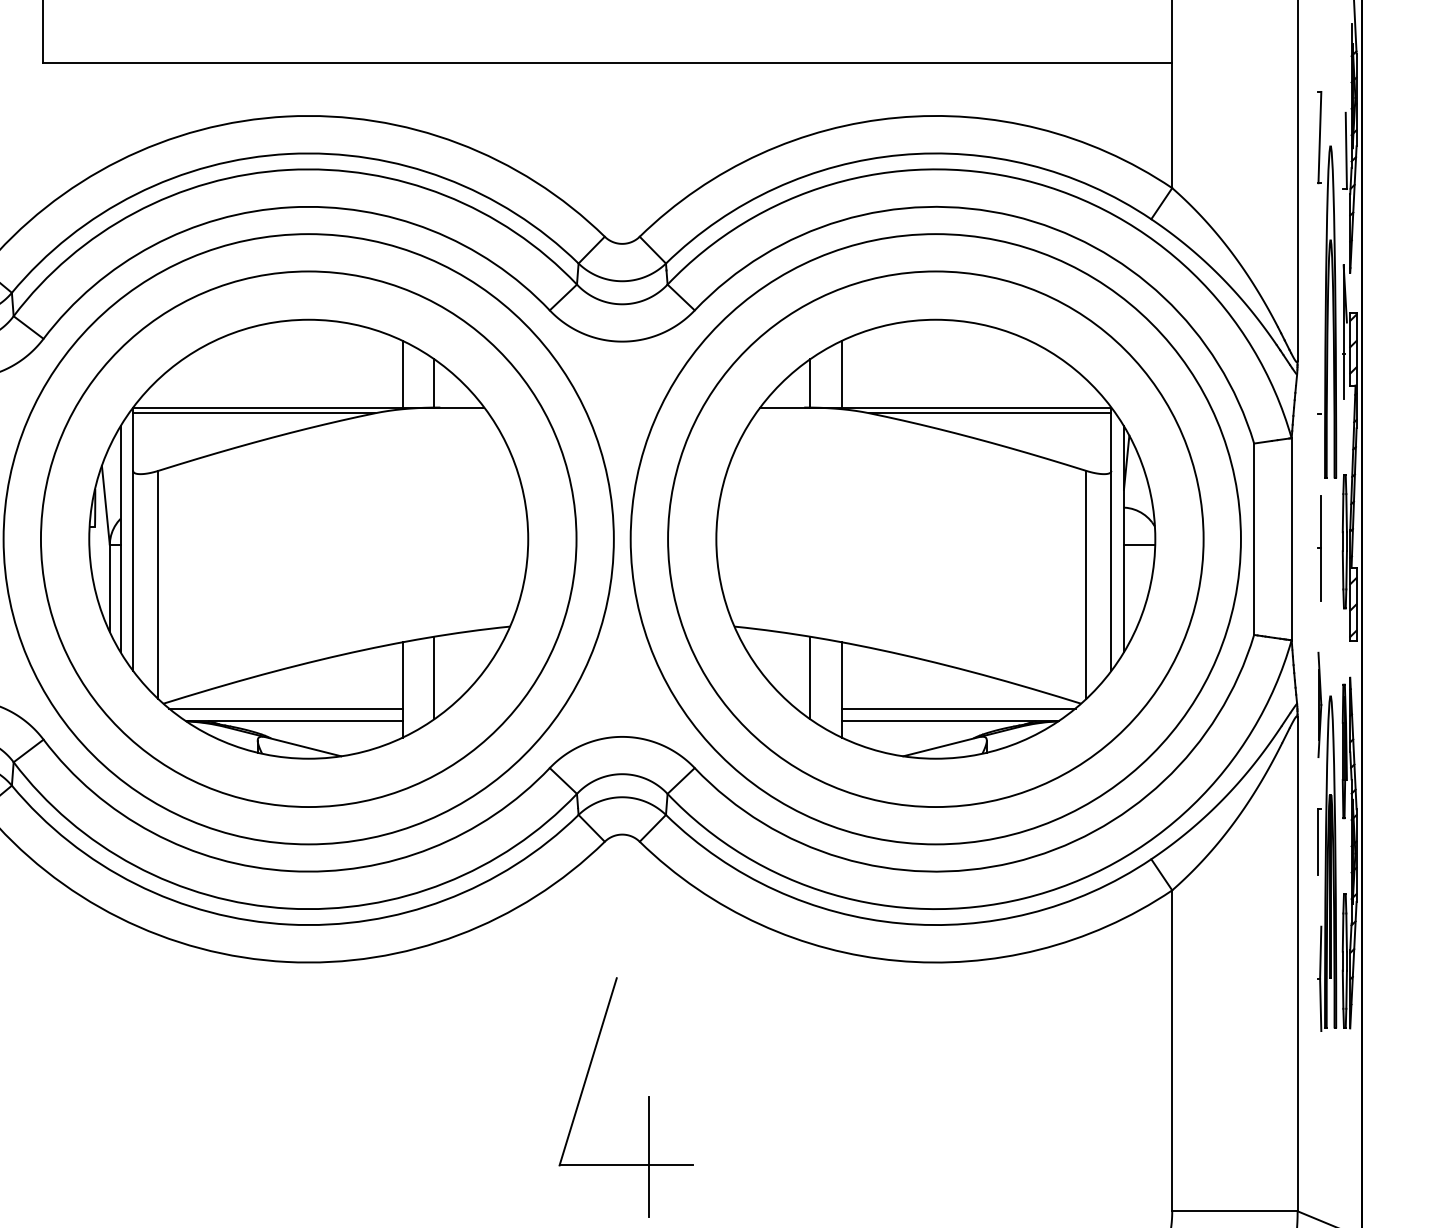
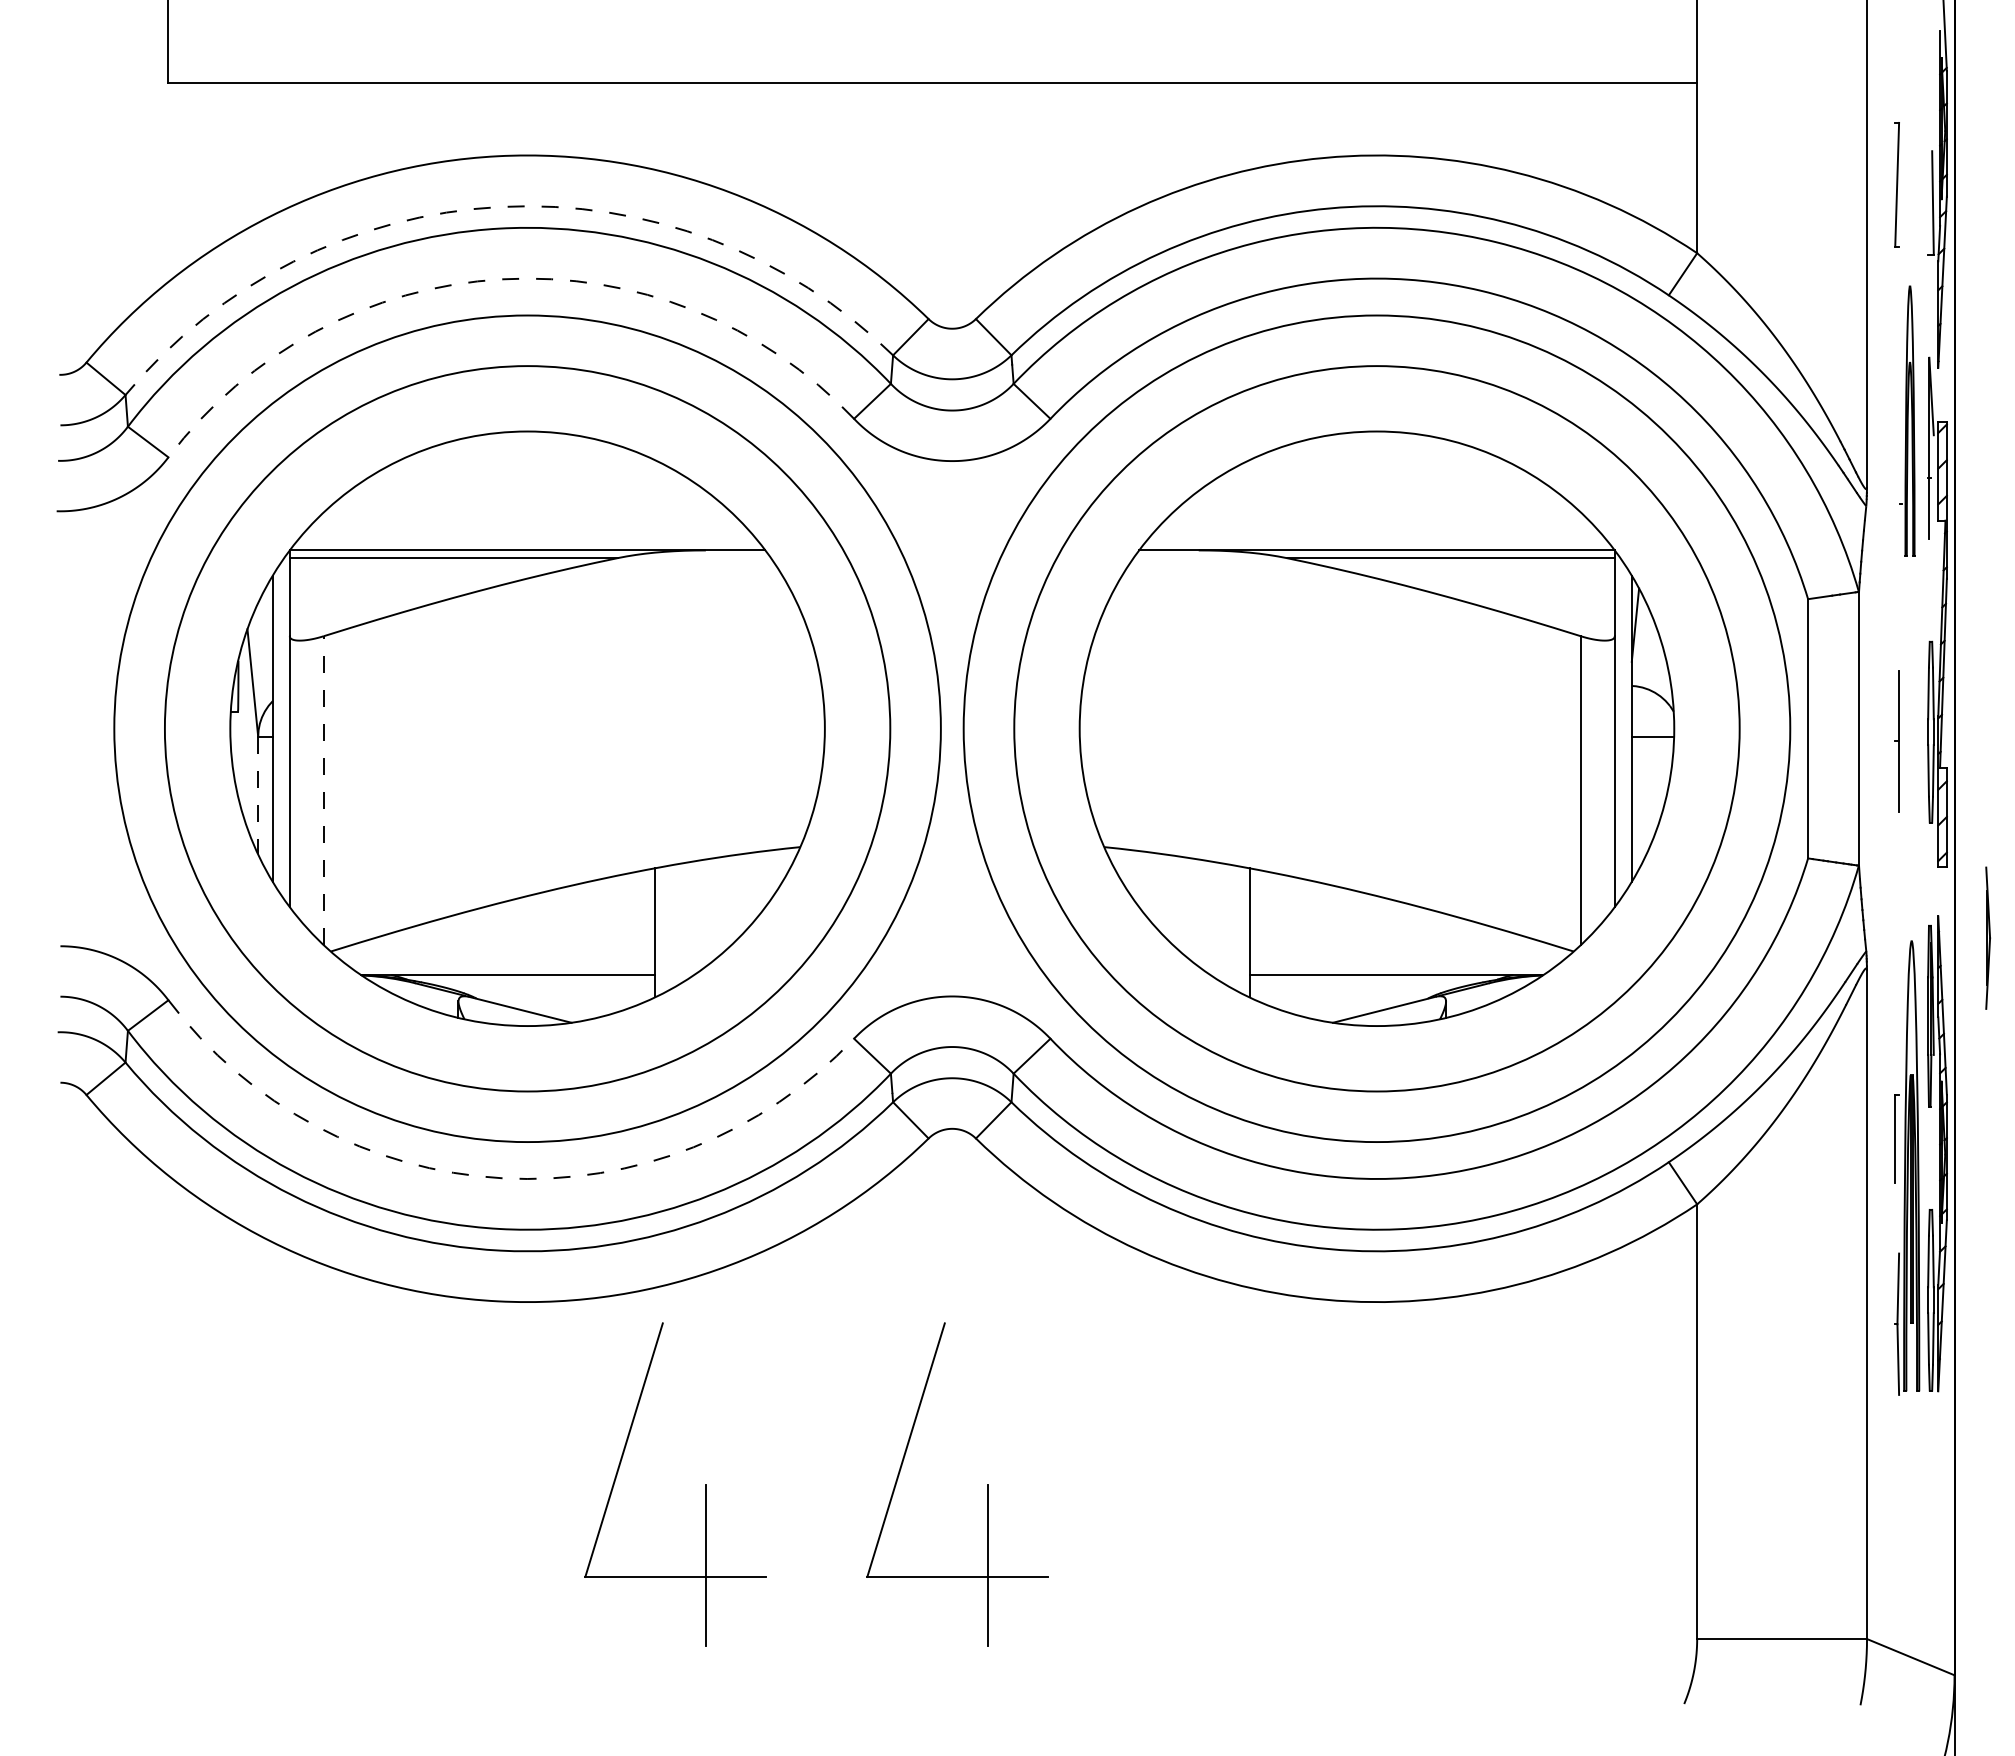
arc: (288, 153) -> (500, 206), solid -> dashed
arc: (290, 207) -> (502, 279), solid -> dashed
part: (1327, 311) -> (1907, 420), size x0.6
line: (403, 374) -> (655, 505), removed
line: (841, 374) -> (1249, 505), removed
line: (434, 383) -> (697, 517), removed
line: (810, 383) -> (1207, 517), removed
line: (158, 584) -> (323, 790), solid -> dashed
line: (110, 588) -> (258, 795), solid -> dashed
line: (434, 677) -> (697, 916), removed
line: (810, 677) -> (1207, 916), removed
part: (1319, 704) -> (1987, 937), moved
line: (285, 708) -> (496, 958), removed
line: (958, 708) -> (1407, 958), removed
arc: (290, 871) -> (502, 1178), solid -> dashed
part: (440, 1097) -> (705, 1484), added

